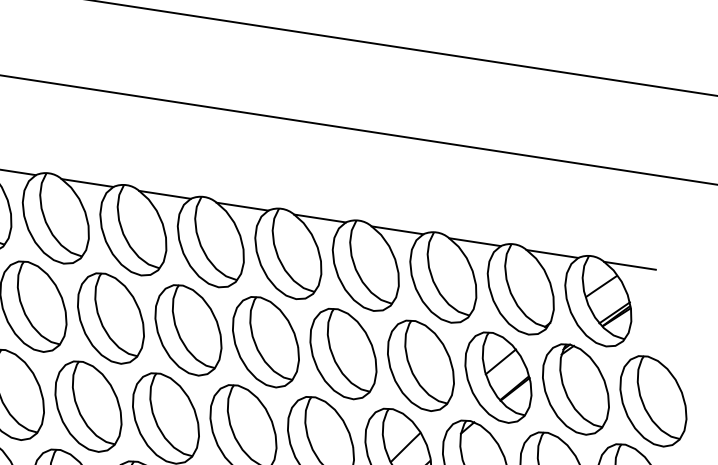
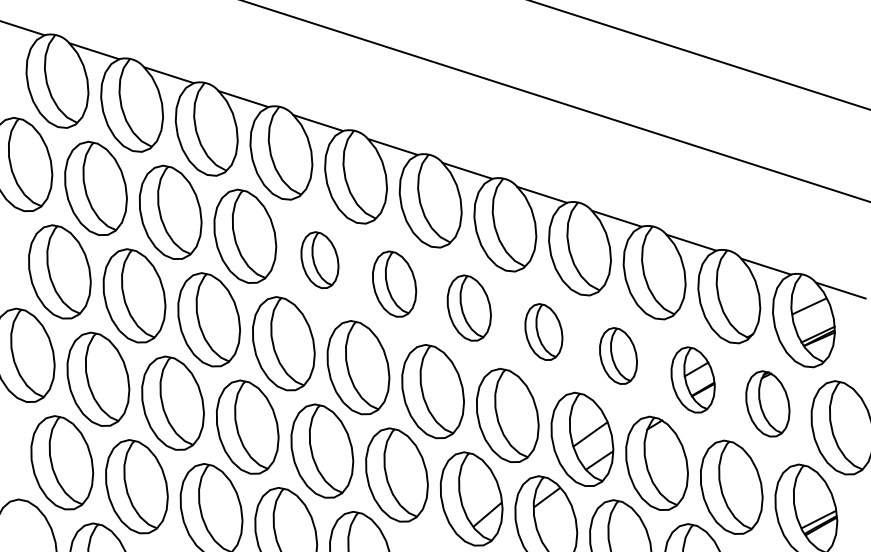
part: (110, 317) -> (319, 259), size x0.6
part: (188, 329) -> (394, 283), size x0.7
part: (266, 341) -> (469, 307), size x0.7
part: (342, 353) -> (543, 331), size x0.6
part: (420, 365) -> (618, 355), size x0.6
part: (497, 377) -> (692, 379), size x0.7
part: (575, 388) -> (767, 403), size x0.7

